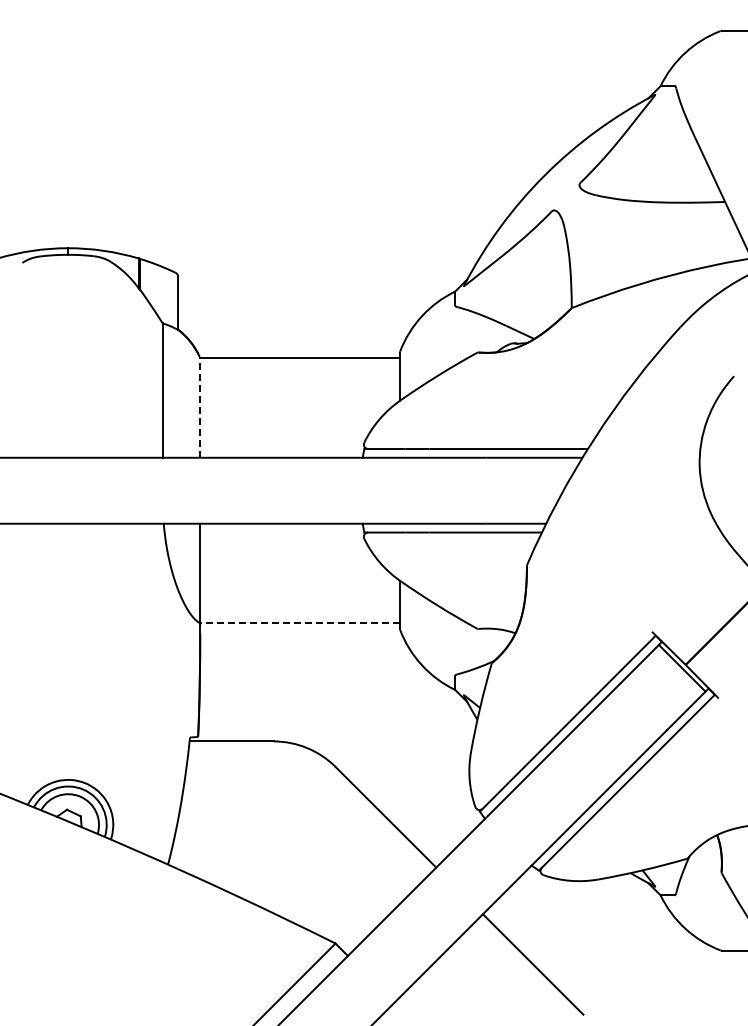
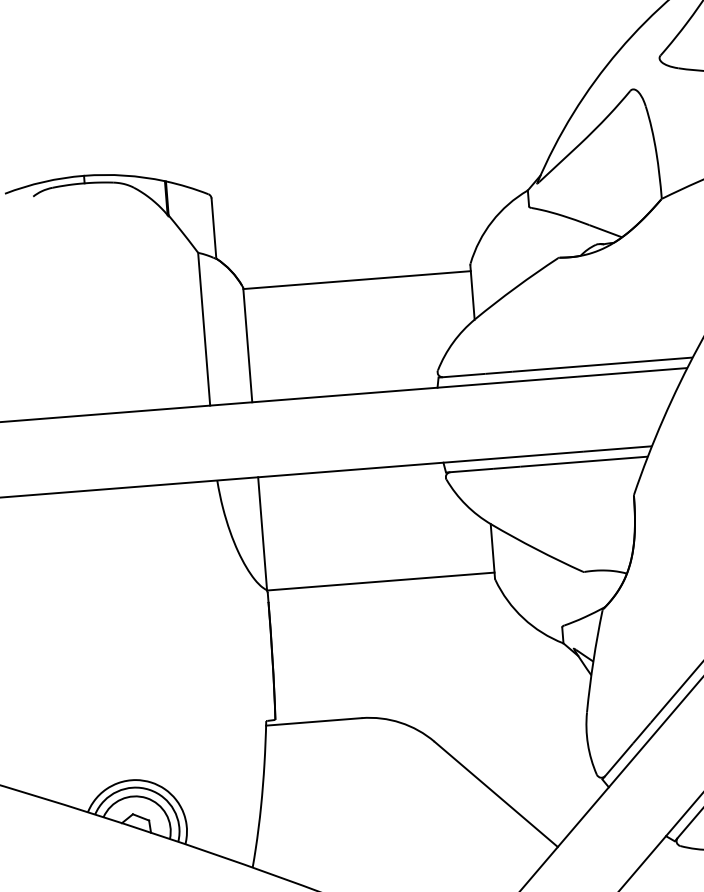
line: (199, 406) -> (247, 344), dashed -> solid
line: (299, 623) -> (380, 581), dashed -> solid

